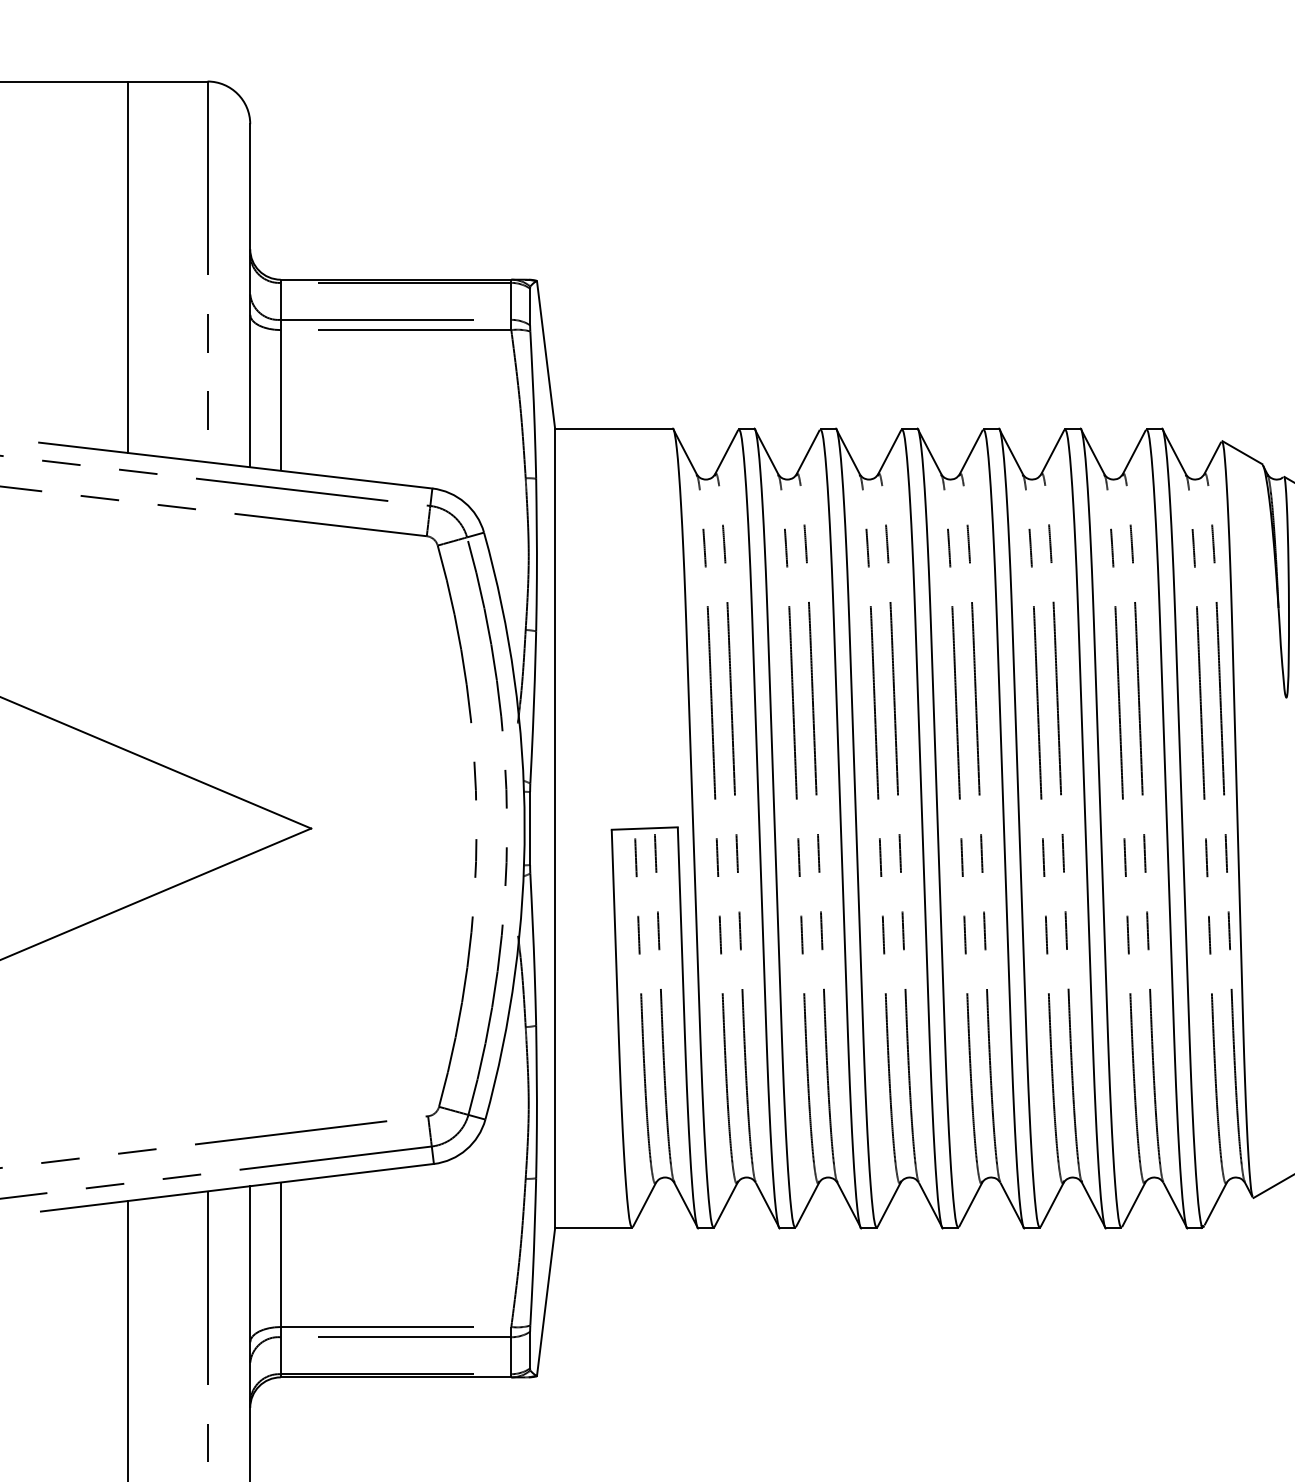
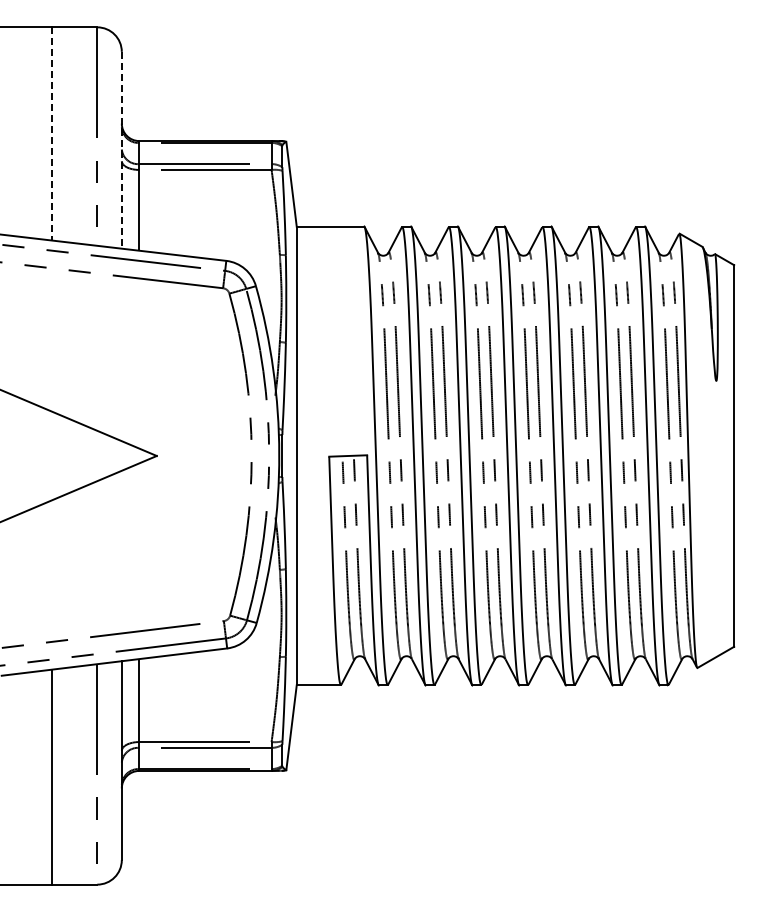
line: (127, 266) -> (51, 133), solid -> dashed
line: (249, 296) -> (121, 150), solid -> dashed

